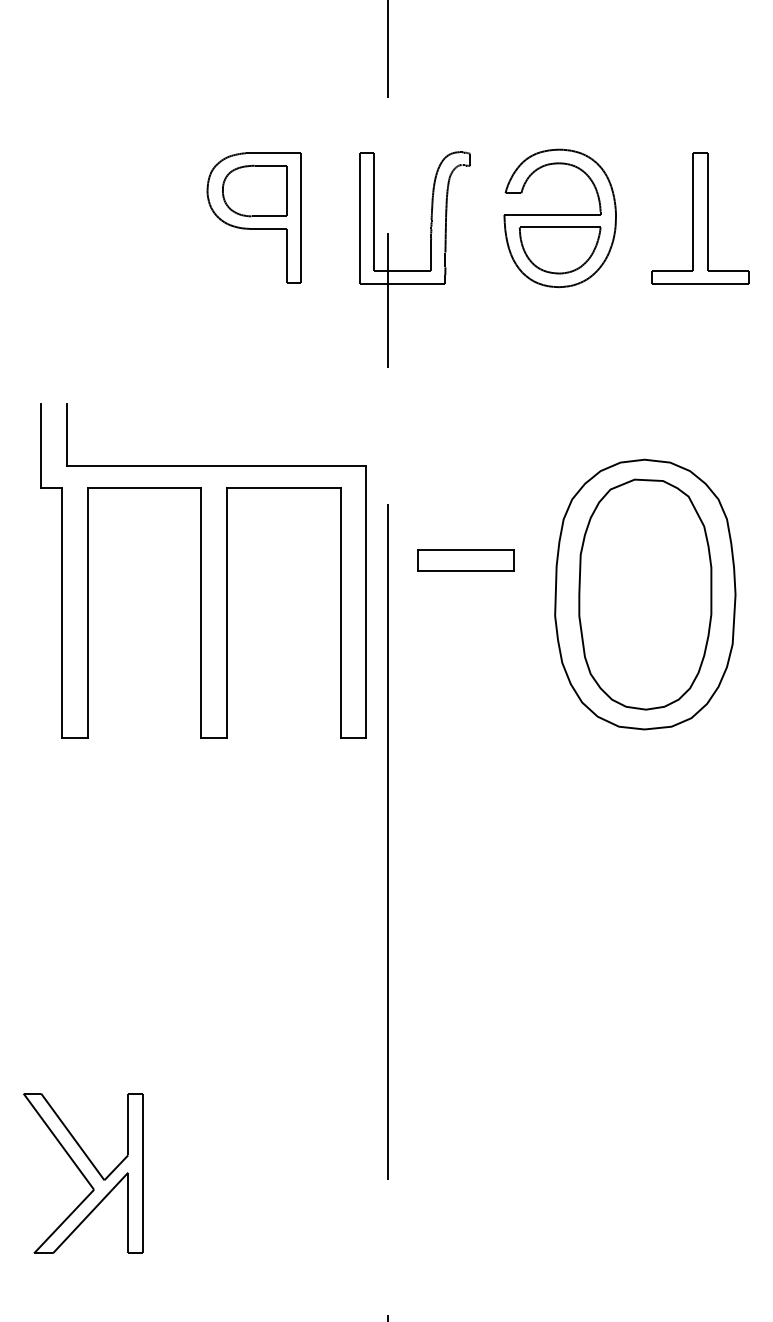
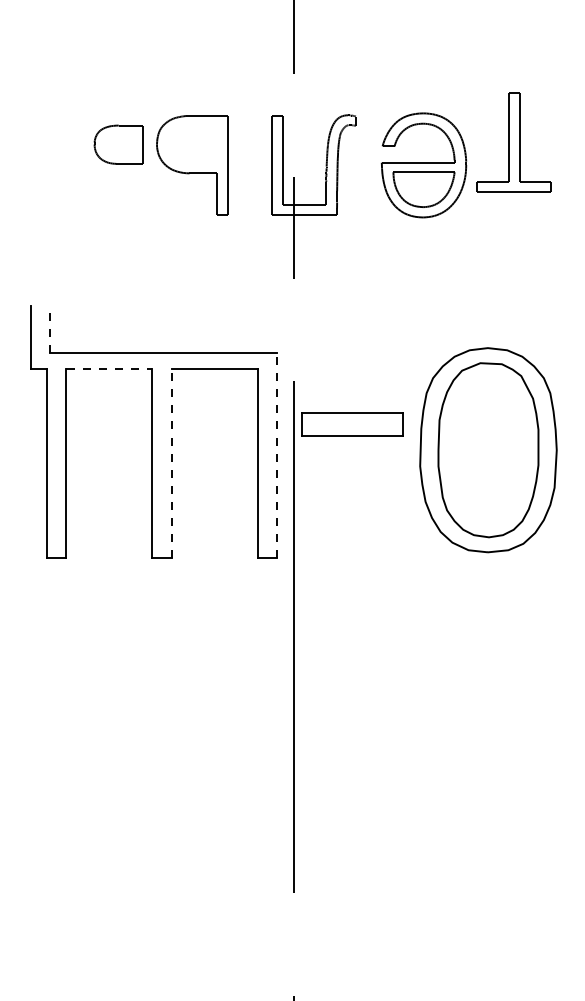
part: (254, 190) -> (118, 144), moved
part: (699, 218) -> (513, 142), moved
line: (66, 435) -> (50, 329), solid -> dashed
line: (144, 487) -> (109, 369), solid -> dashed
part: (465, 560) -> (352, 424), size x1.4
line: (366, 601) -> (277, 455), solid -> dashed
line: (226, 612) -> (171, 463), solid -> dashed
part: (82, 1173) -> (62, 888), removed

